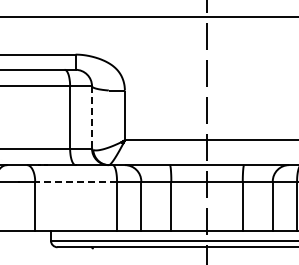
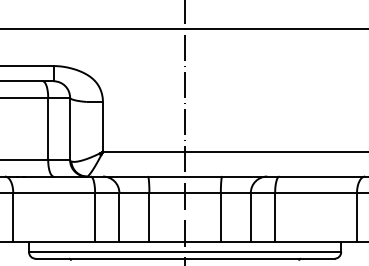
line: (92, 118) -> (70, 129), dashed -> solid
line: (76, 182) -> (54, 193), dashed -> solid

